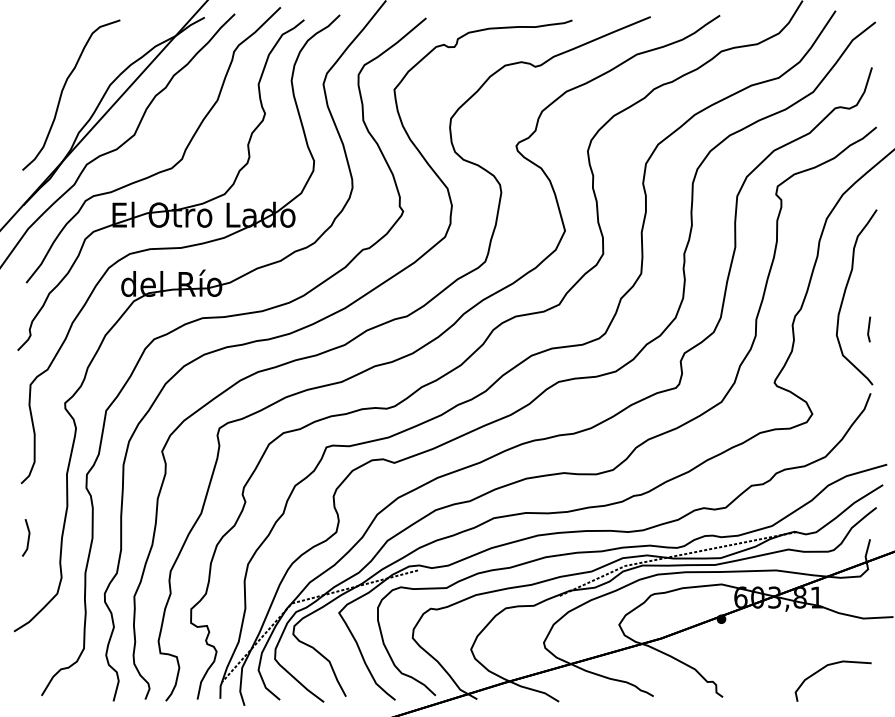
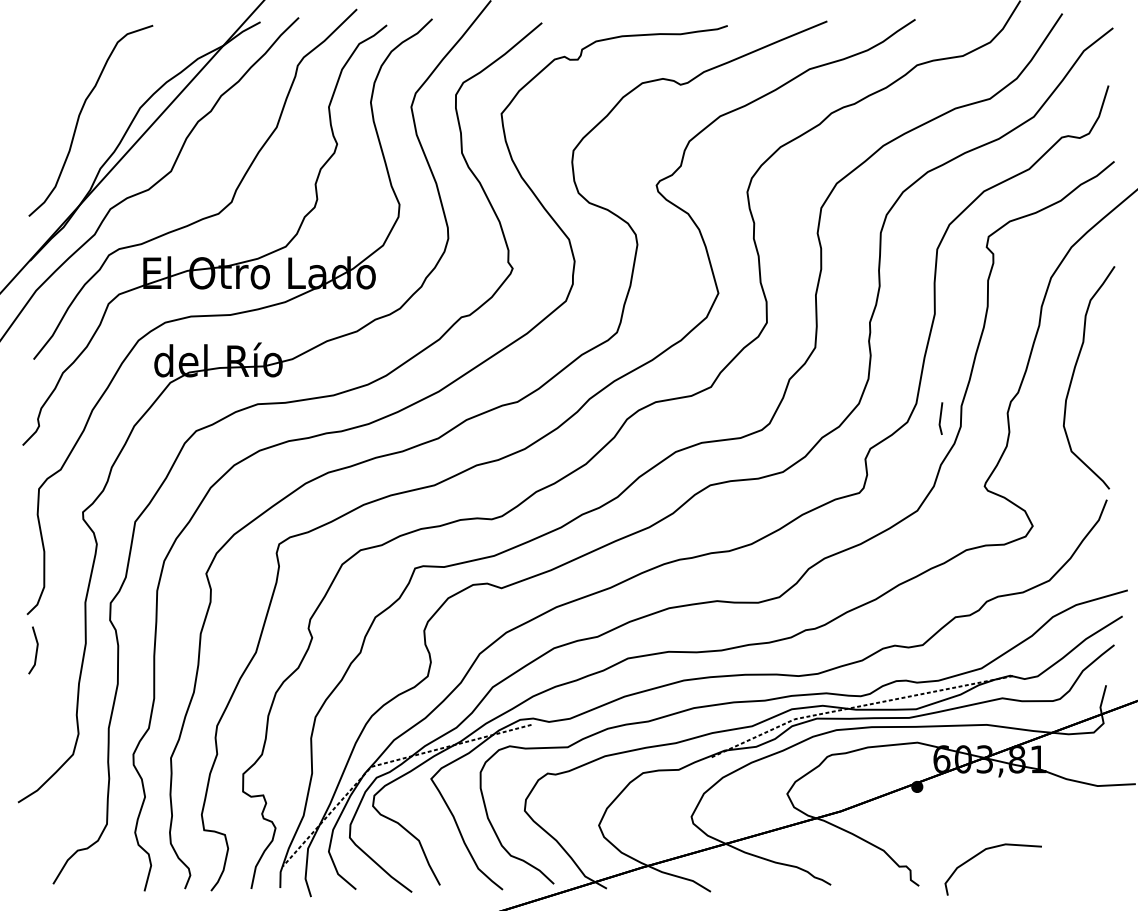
line: (869, 329) -> (941, 418), moved
line: (27, 538) -> (35, 651), moved
curve: (824, 668) -> (982, 853), moved

